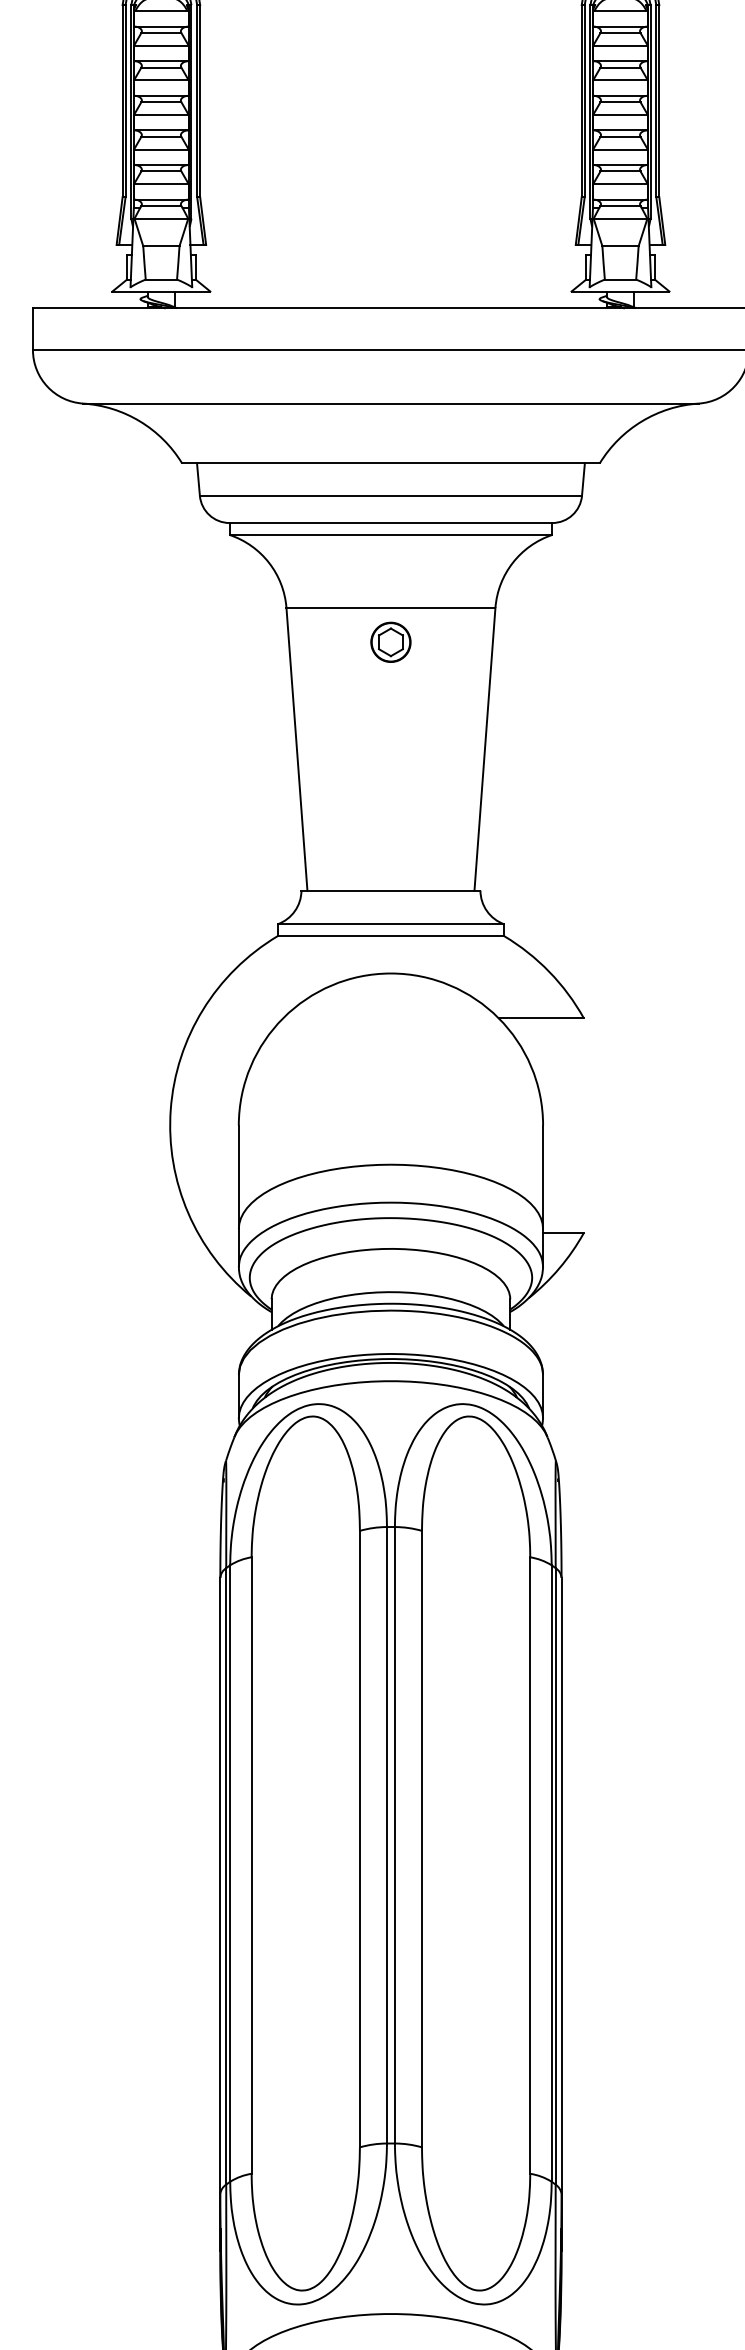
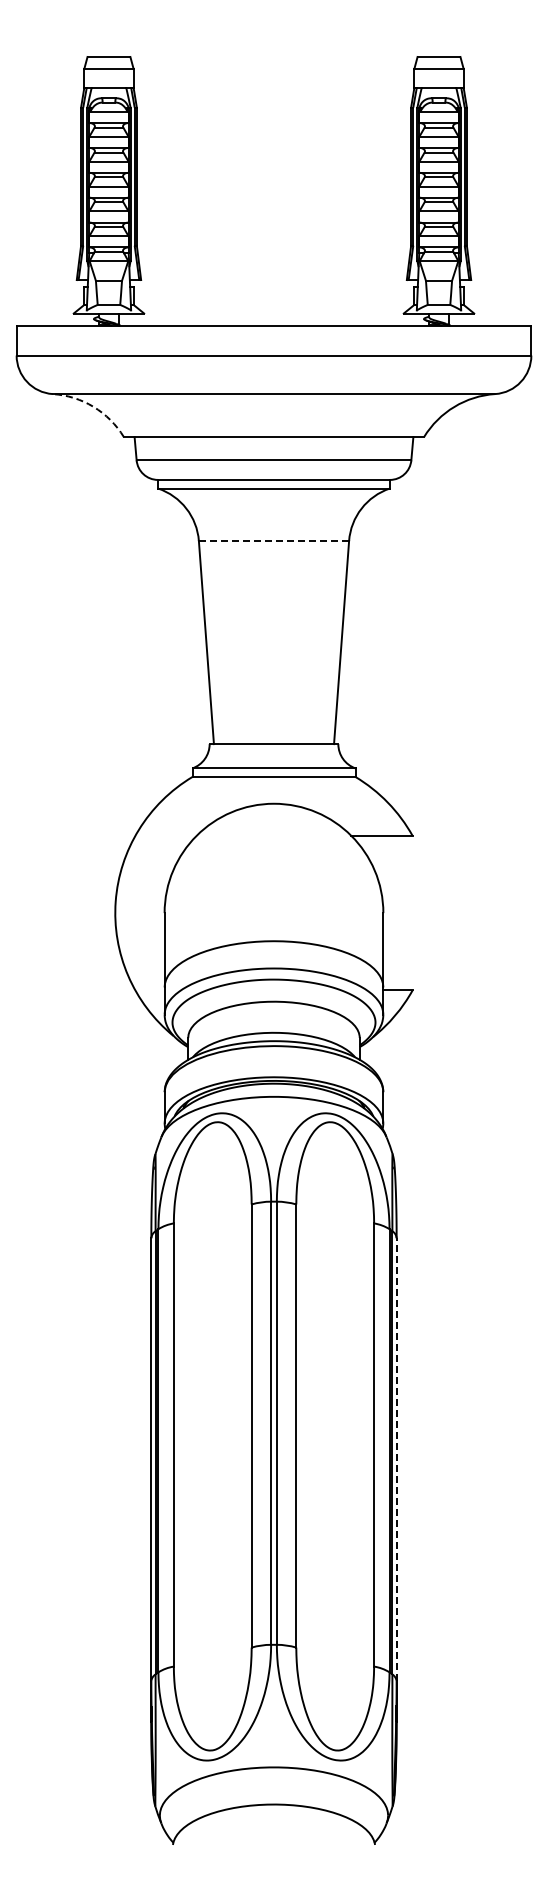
arc: (139, 420) -> (93, 406), solid -> dashed
line: (391, 608) -> (274, 541), solid -> dashed
part: (390, 642) -> (273, 565), removed
line: (561, 1885) -> (396, 1459), solid -> dashed

